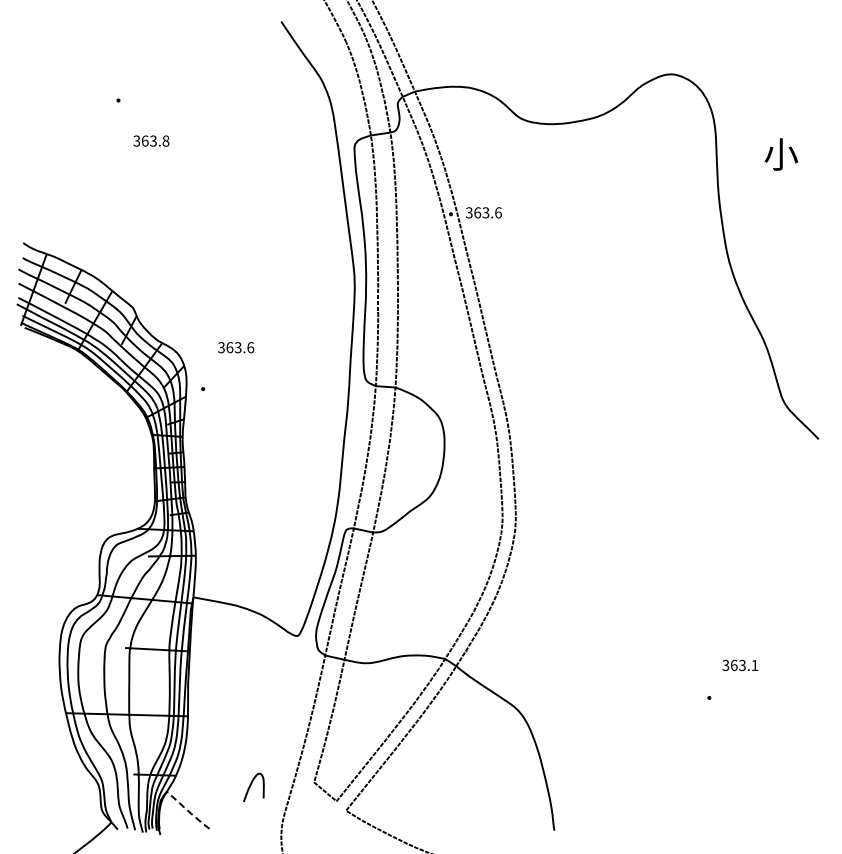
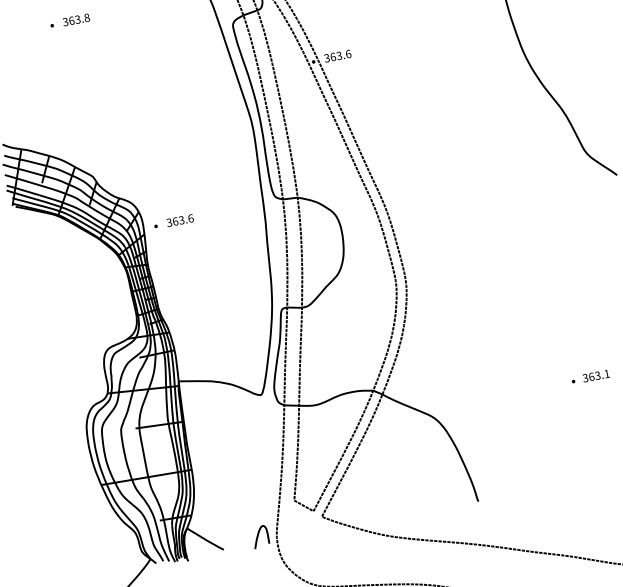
text: (151, 140) -> (76, 19), moved
text: (236, 347) -> (180, 220), moved
text: (740, 665) -> (596, 376), moved
curve: (251, 785) -> (258, 535), moved
line: (189, 811) -> (206, 539), dashed -> solid

